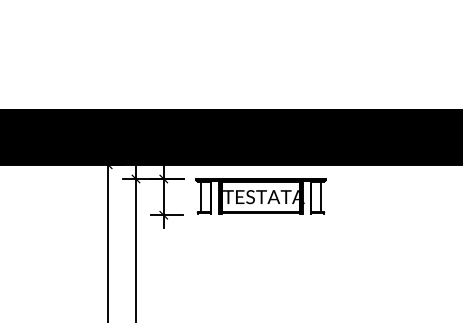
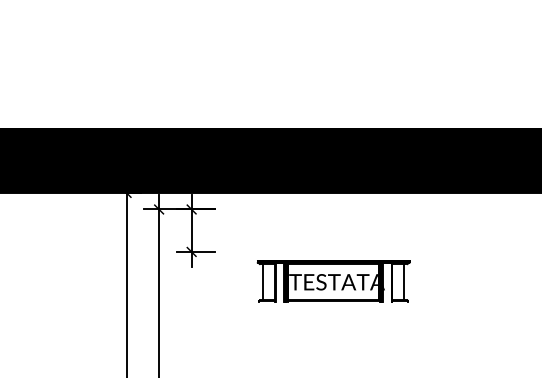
part: (260, 196) -> (333, 281), moved

